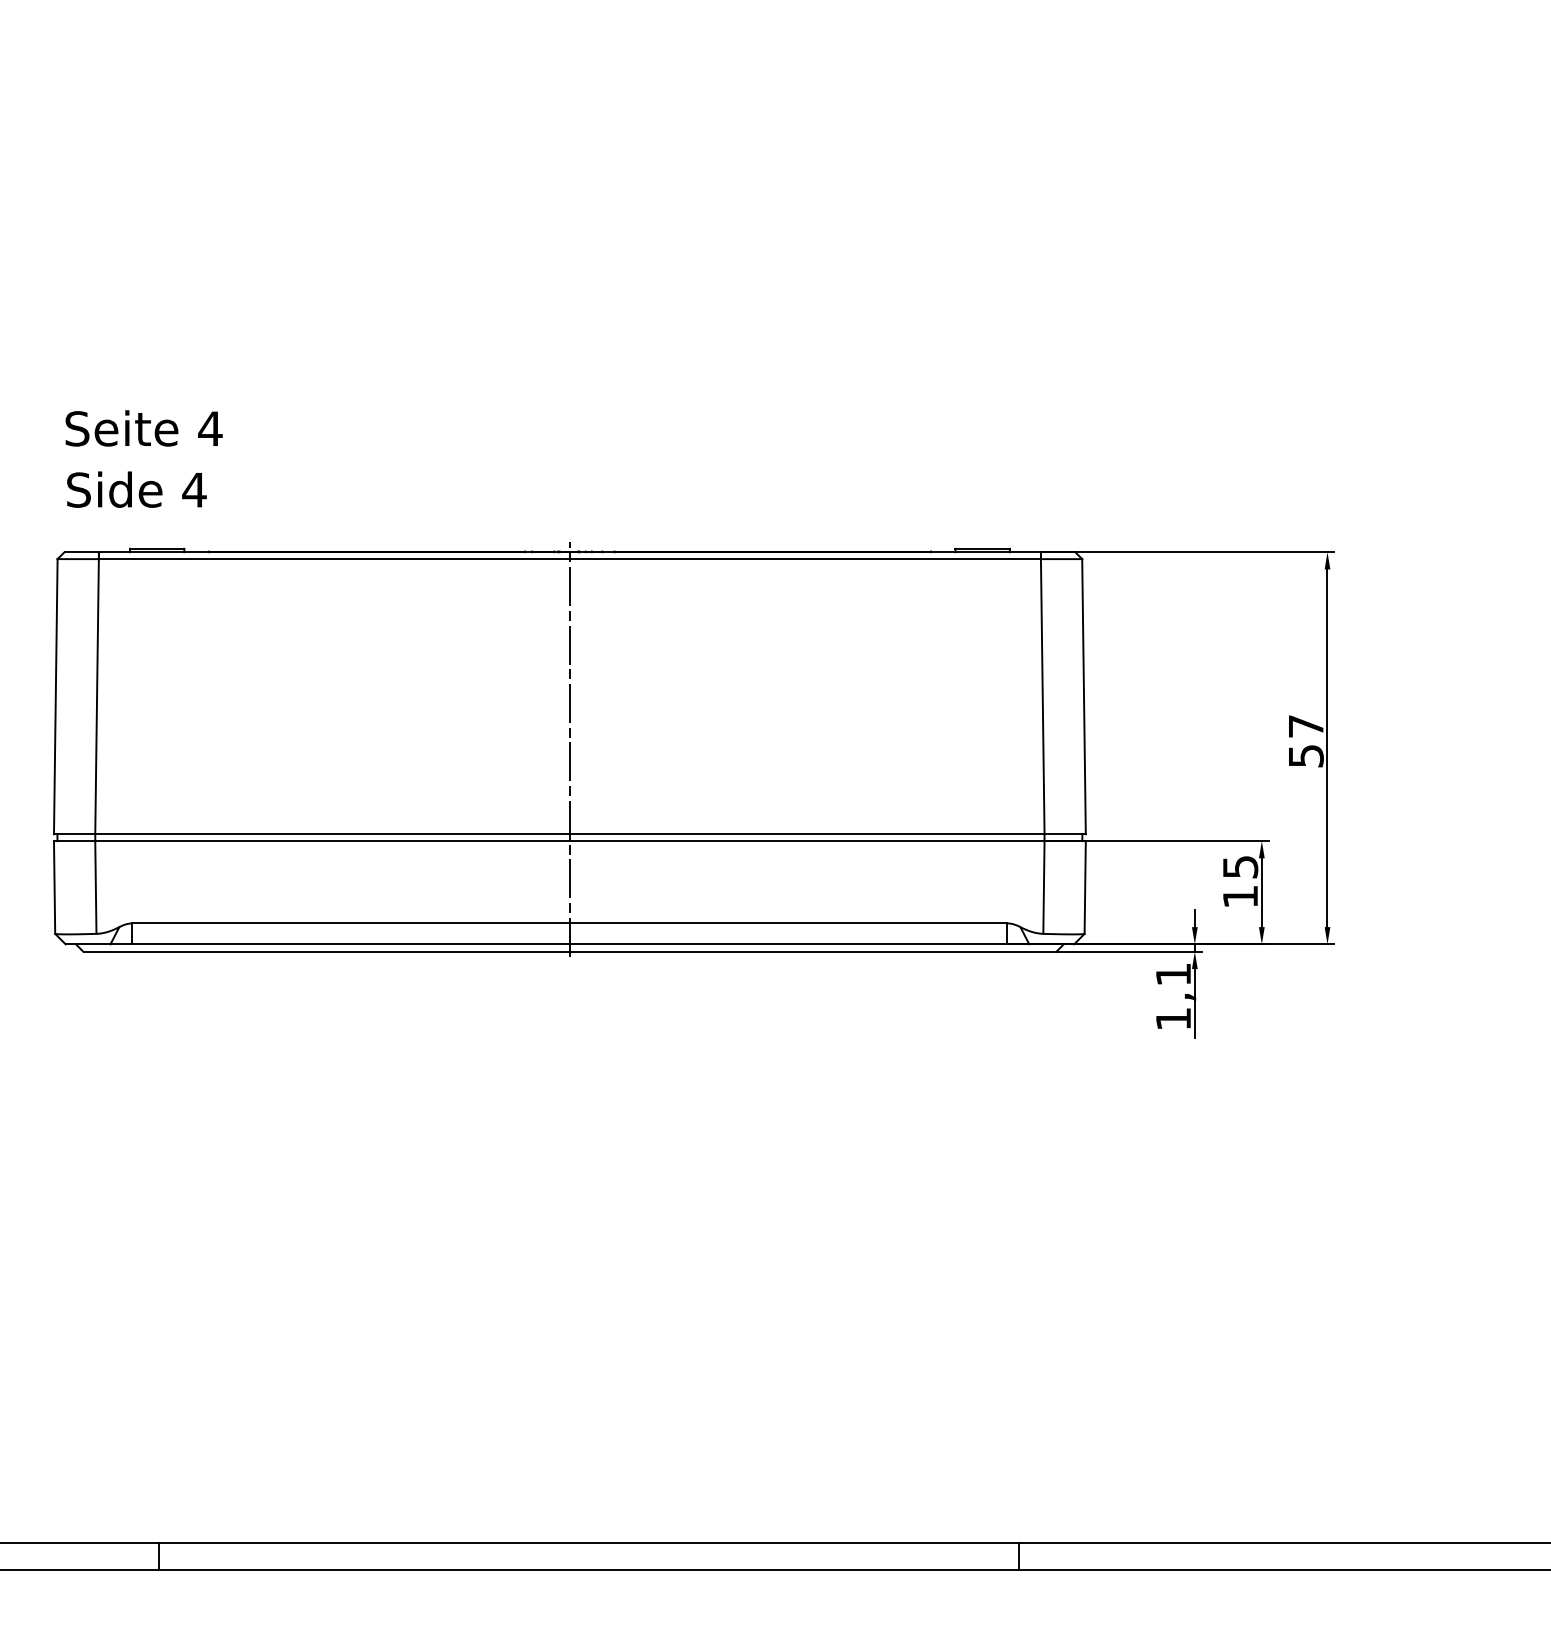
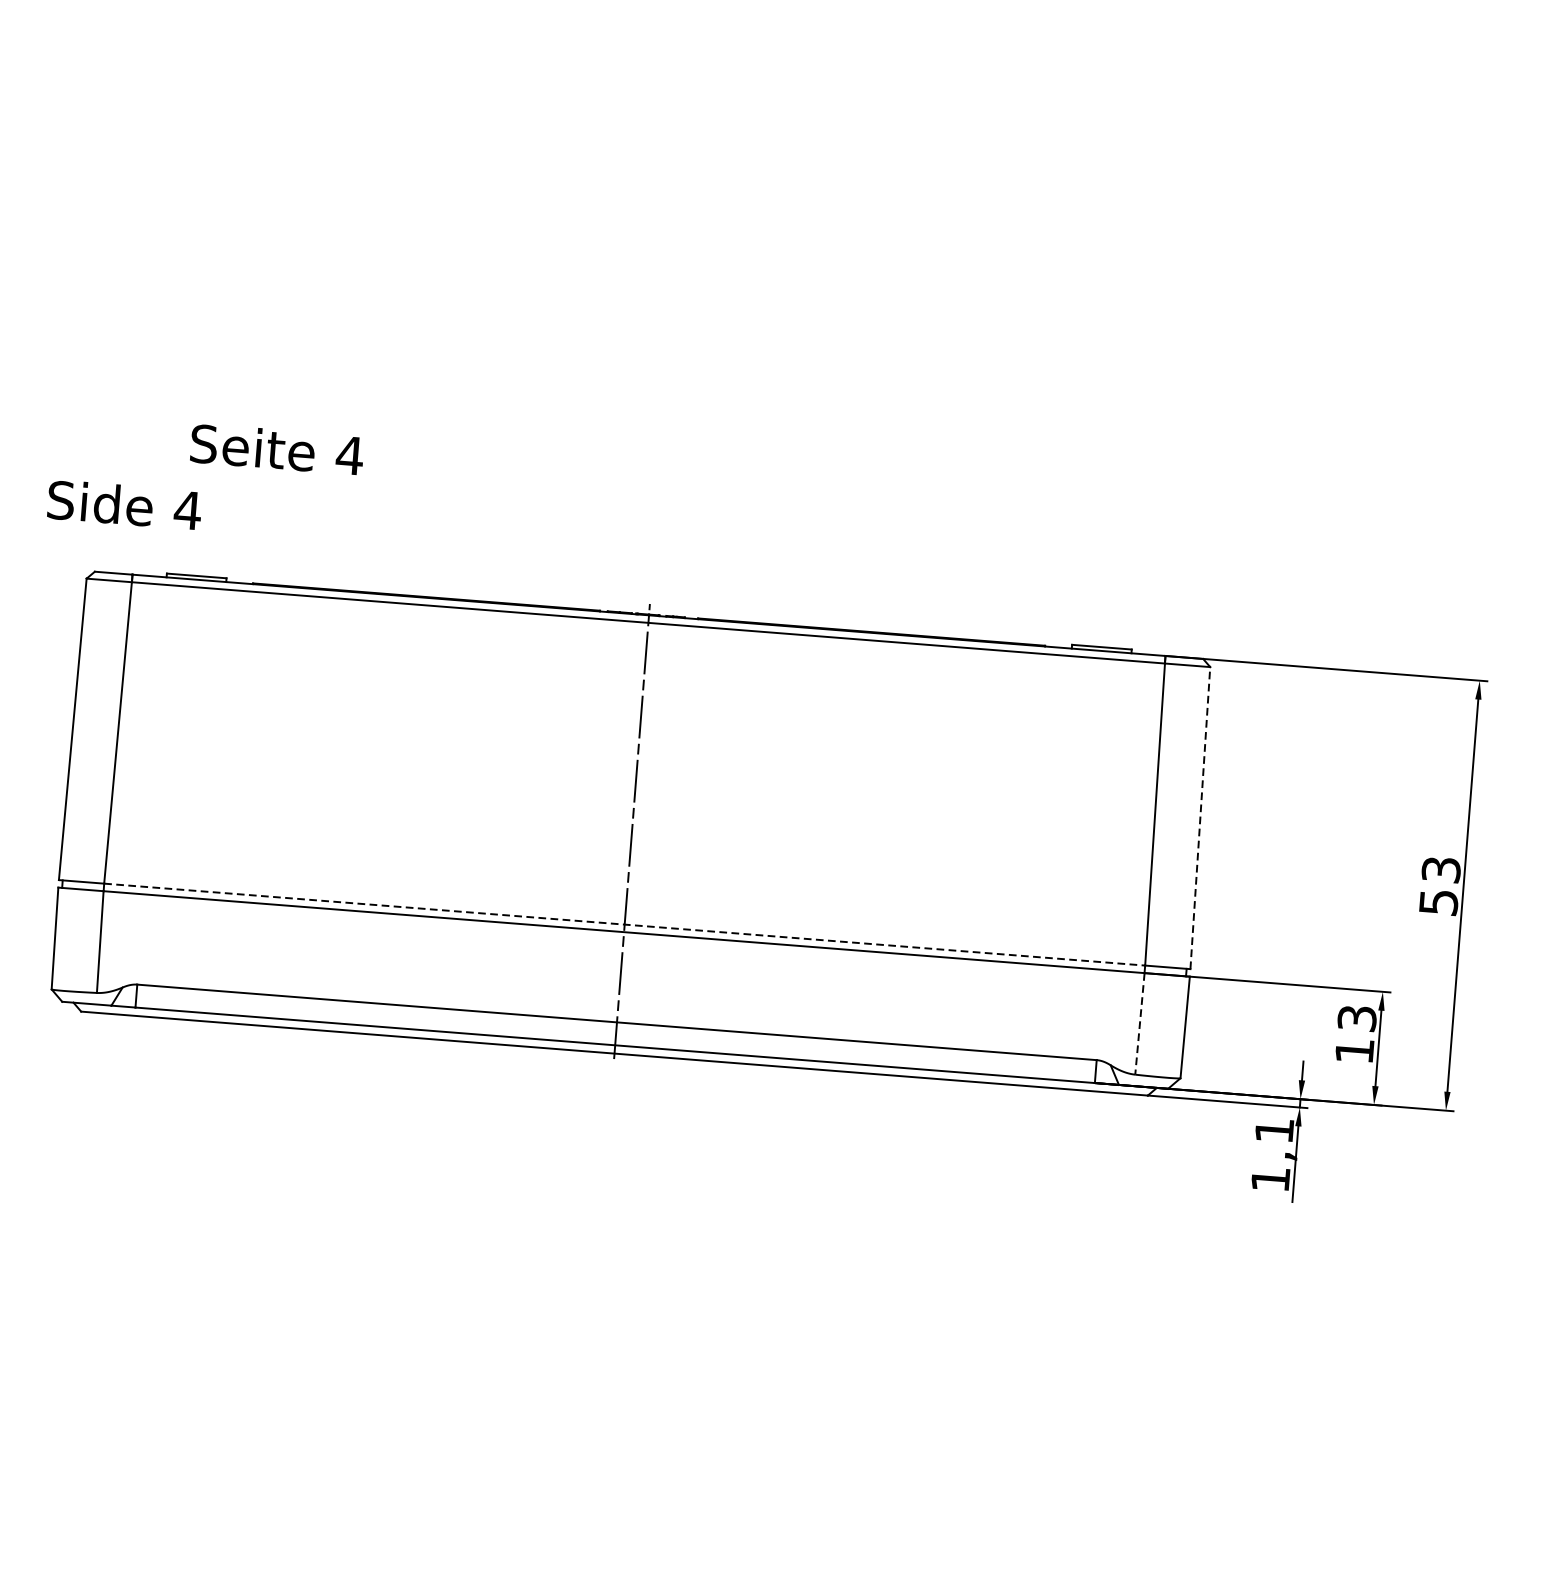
text: (143, 428) -> (276, 449), moved
text: (136, 489) -> (124, 504), moved
line: (1084, 696) -> (1200, 817), solid -> dashed
text: (1305, 726) -> (1440, 869), 57 -> 53
line: (569, 834) -> (624, 924), solid -> dashed
text: (1239, 866) -> (1356, 1017), 15 -> 13
line: (1043, 888) -> (1139, 1024), solid -> dashed

